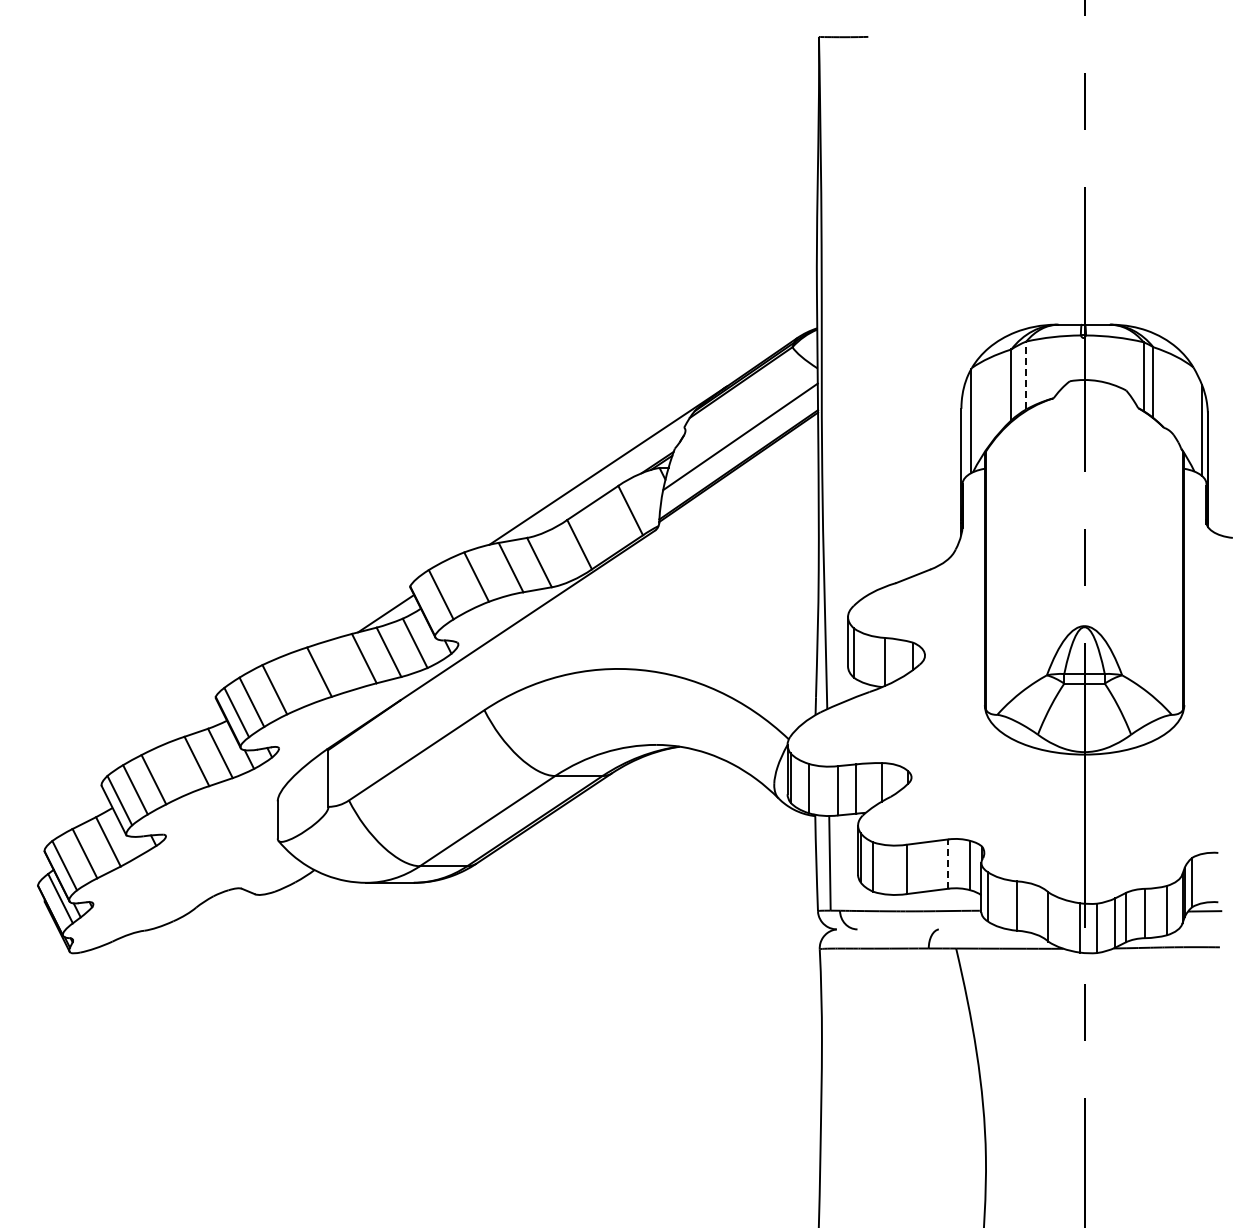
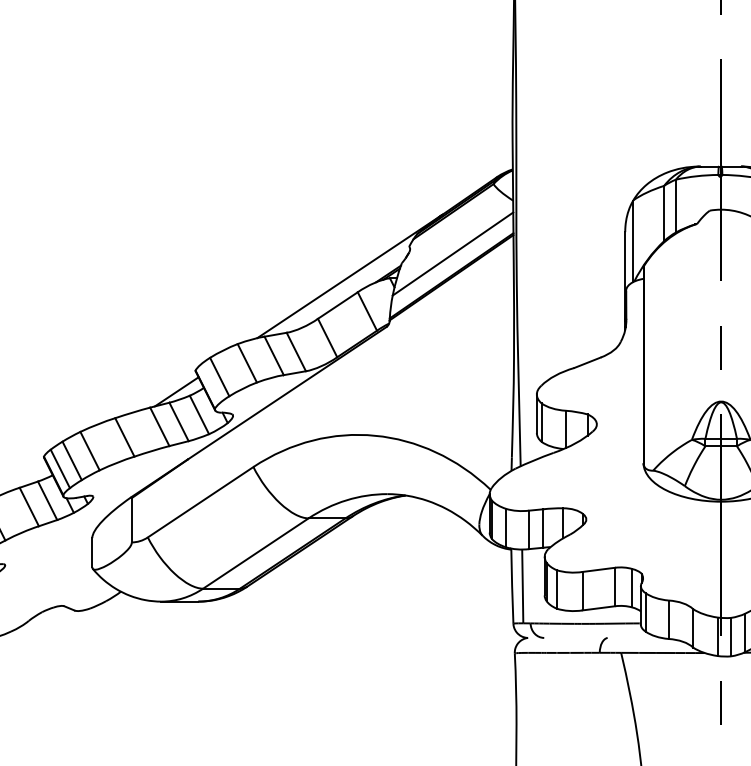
line: (1026, 375) -> (675, 206), dashed -> solid
line: (948, 864) -> (615, 587), dashed -> solid

